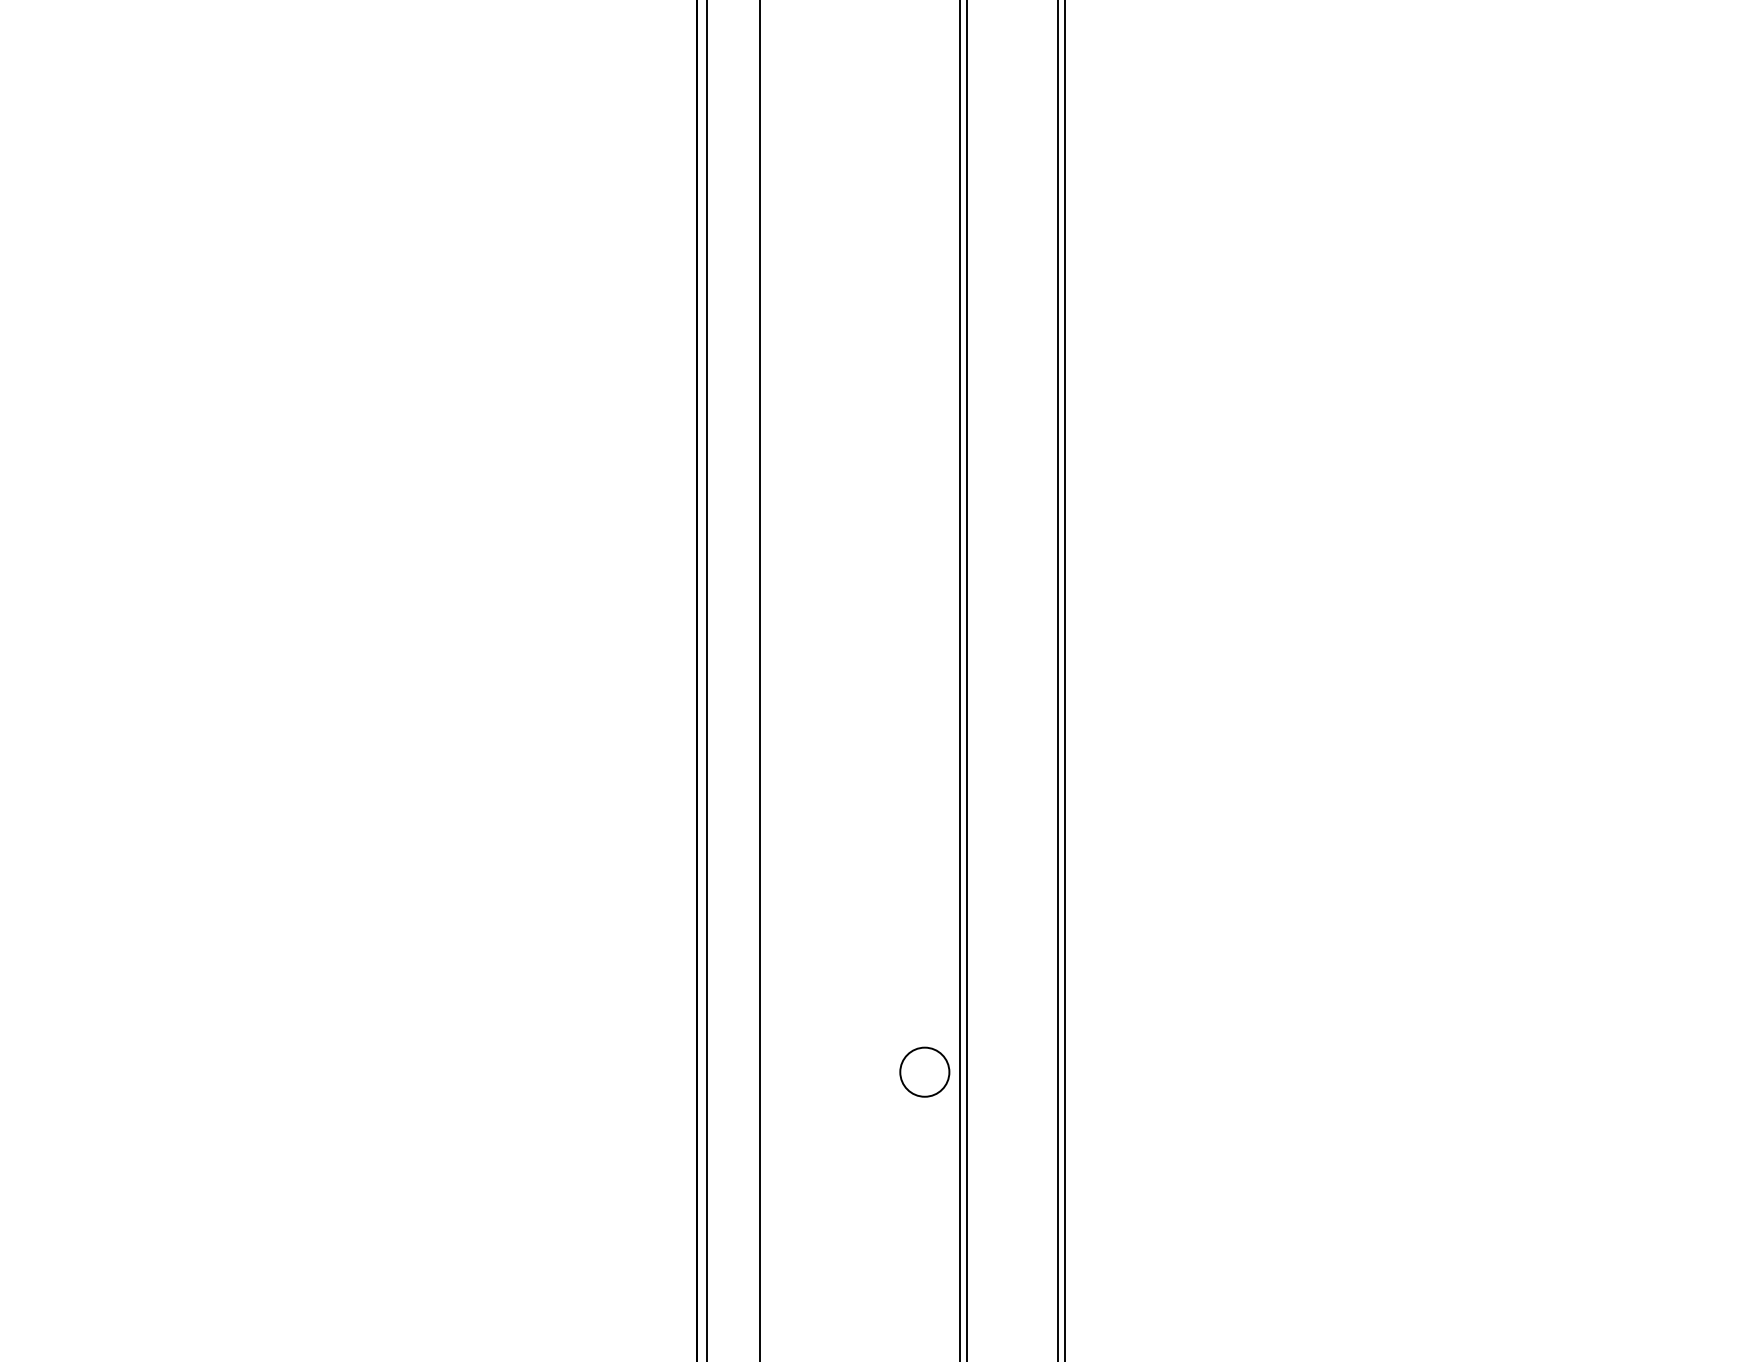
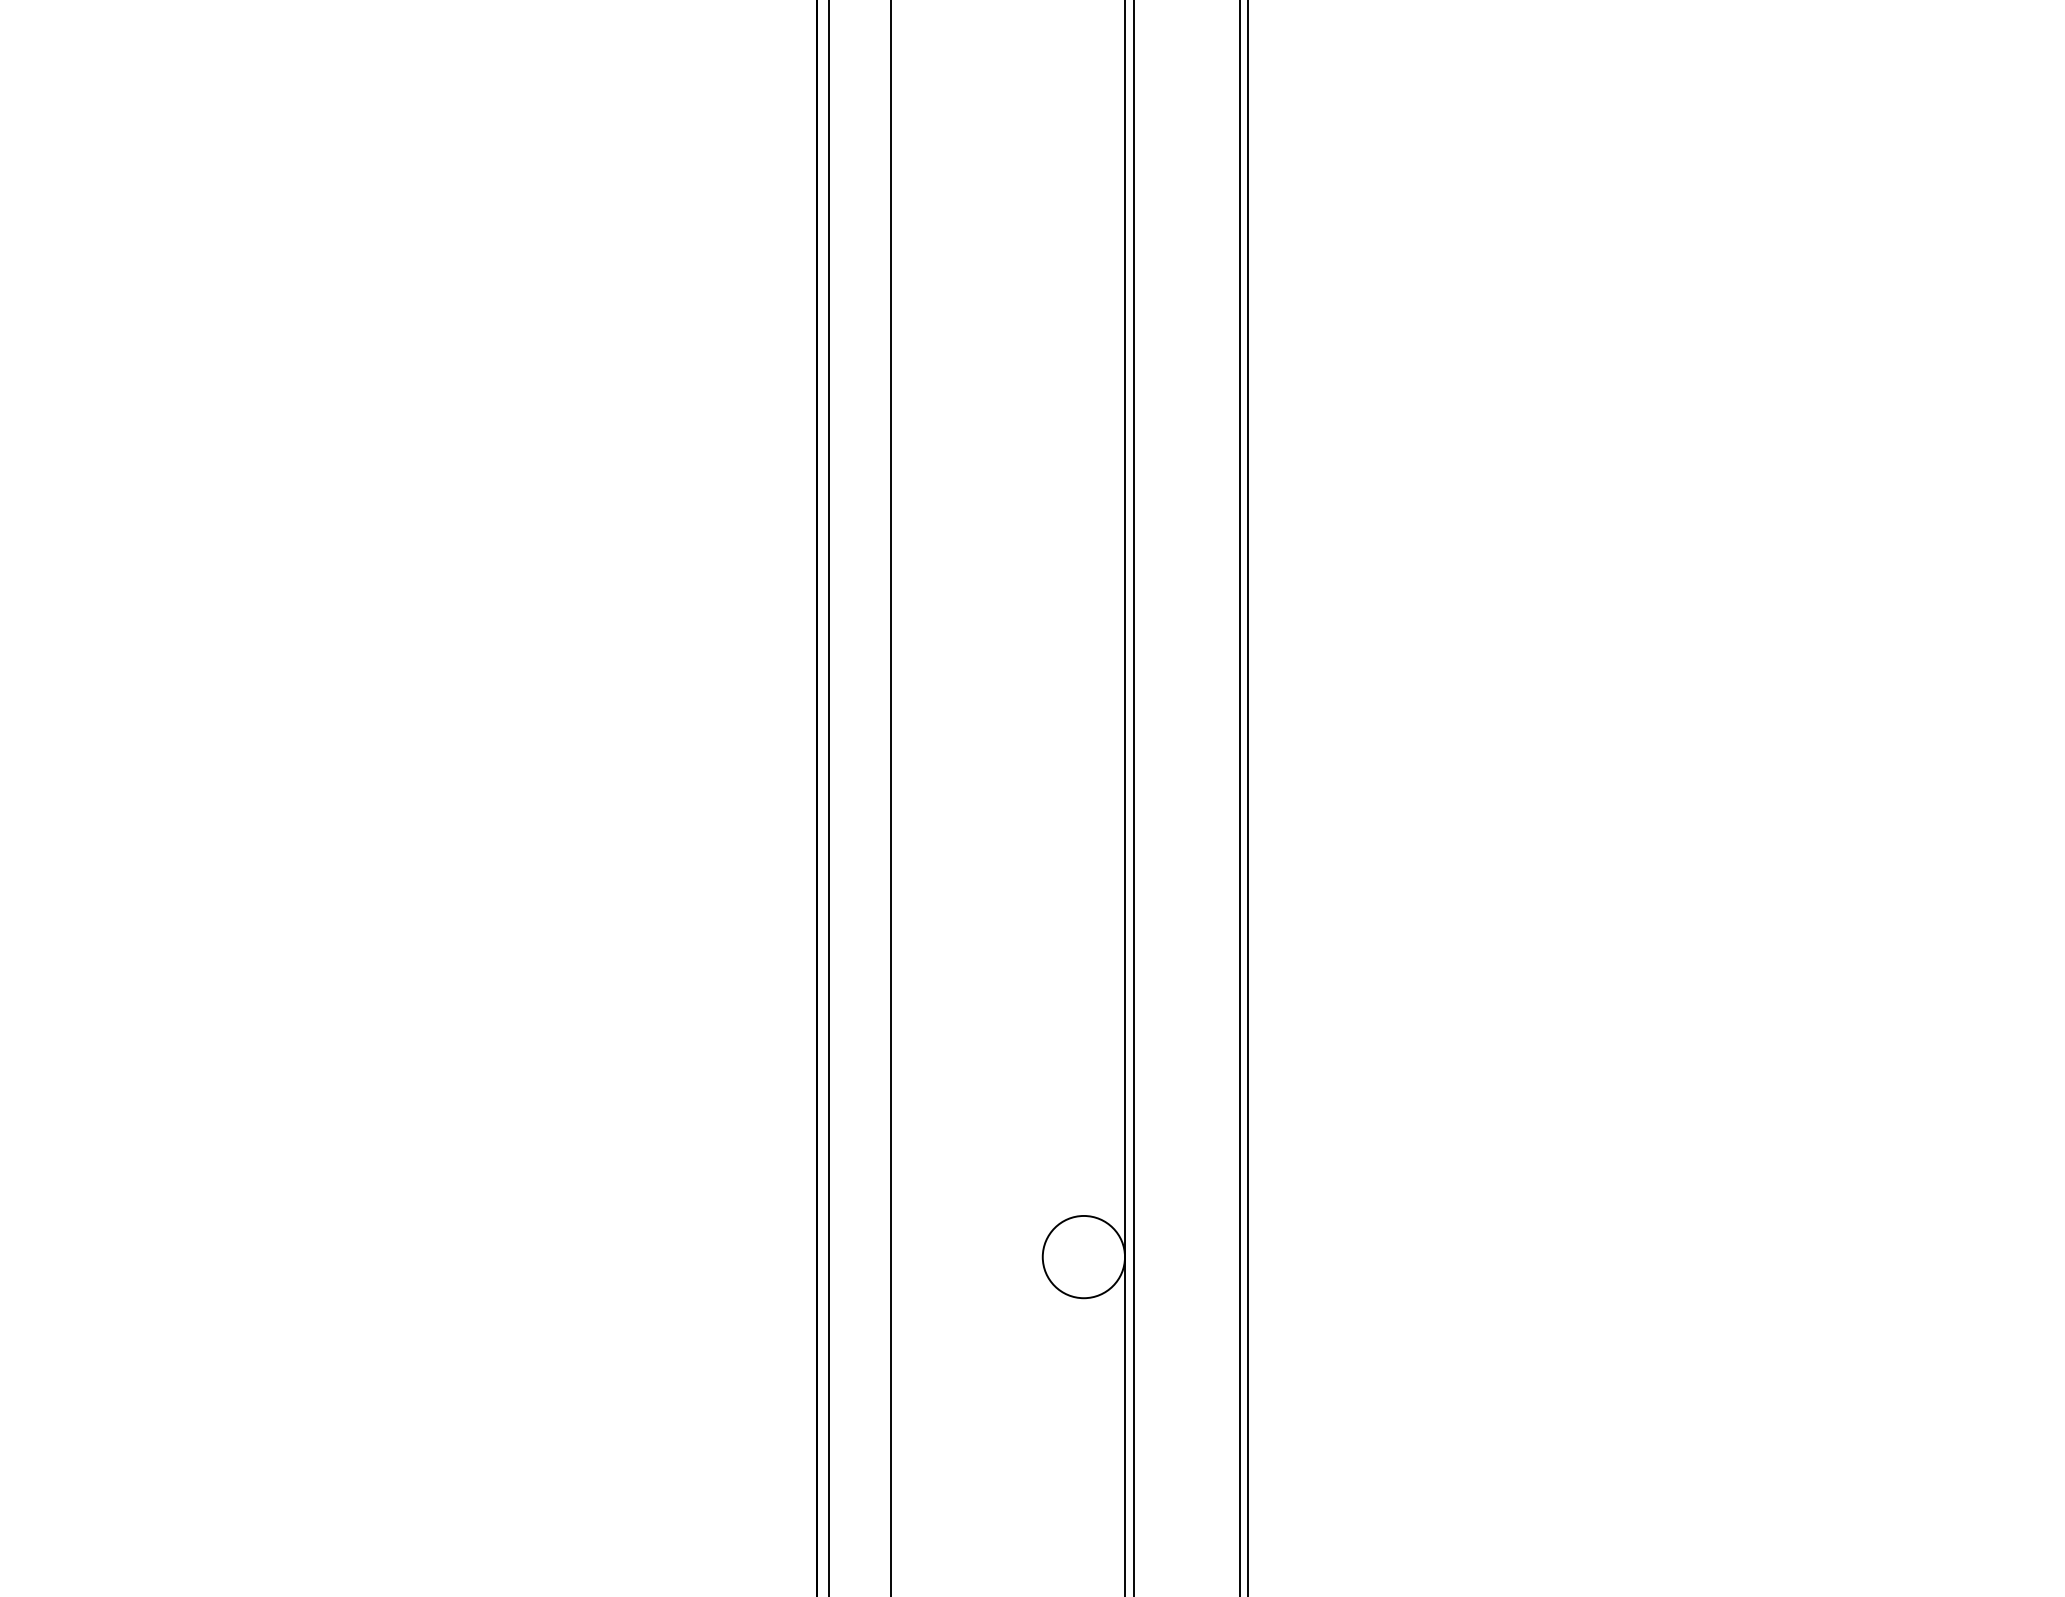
circle: (924, 1071) -> (1083, 1256), size x1.43

